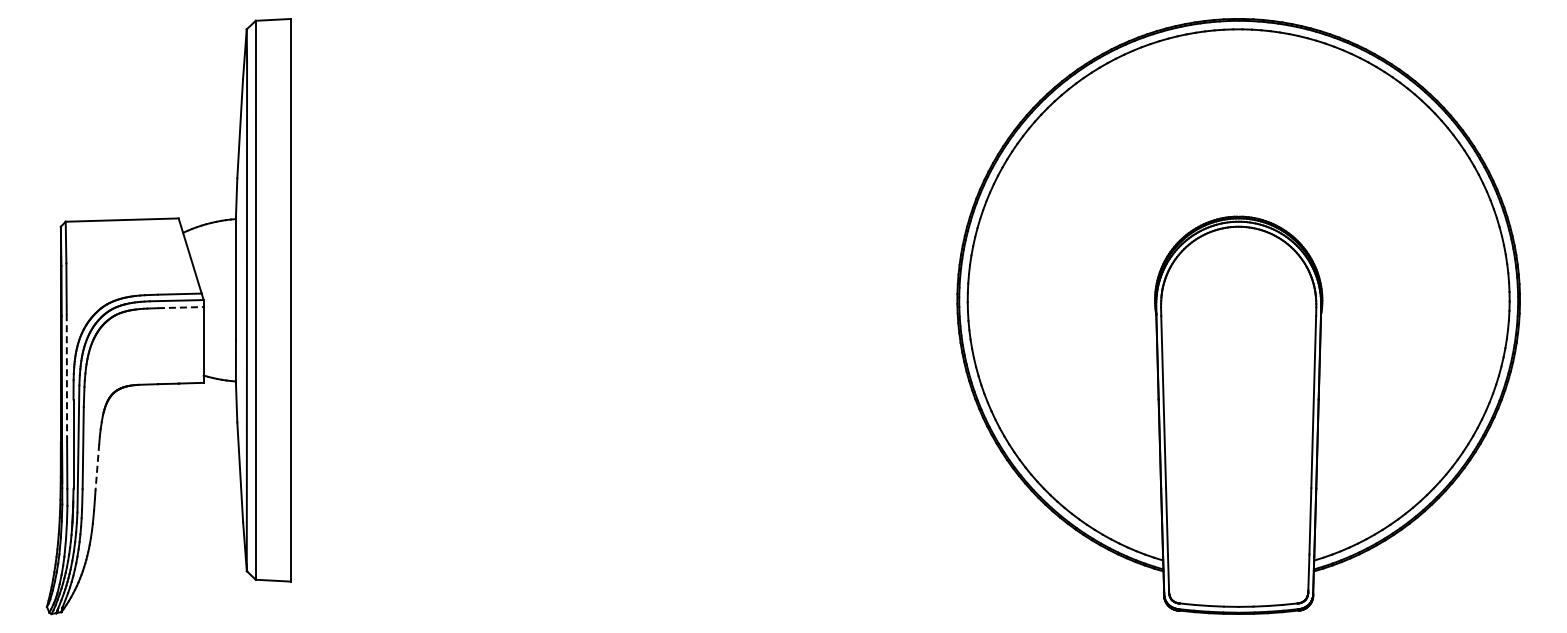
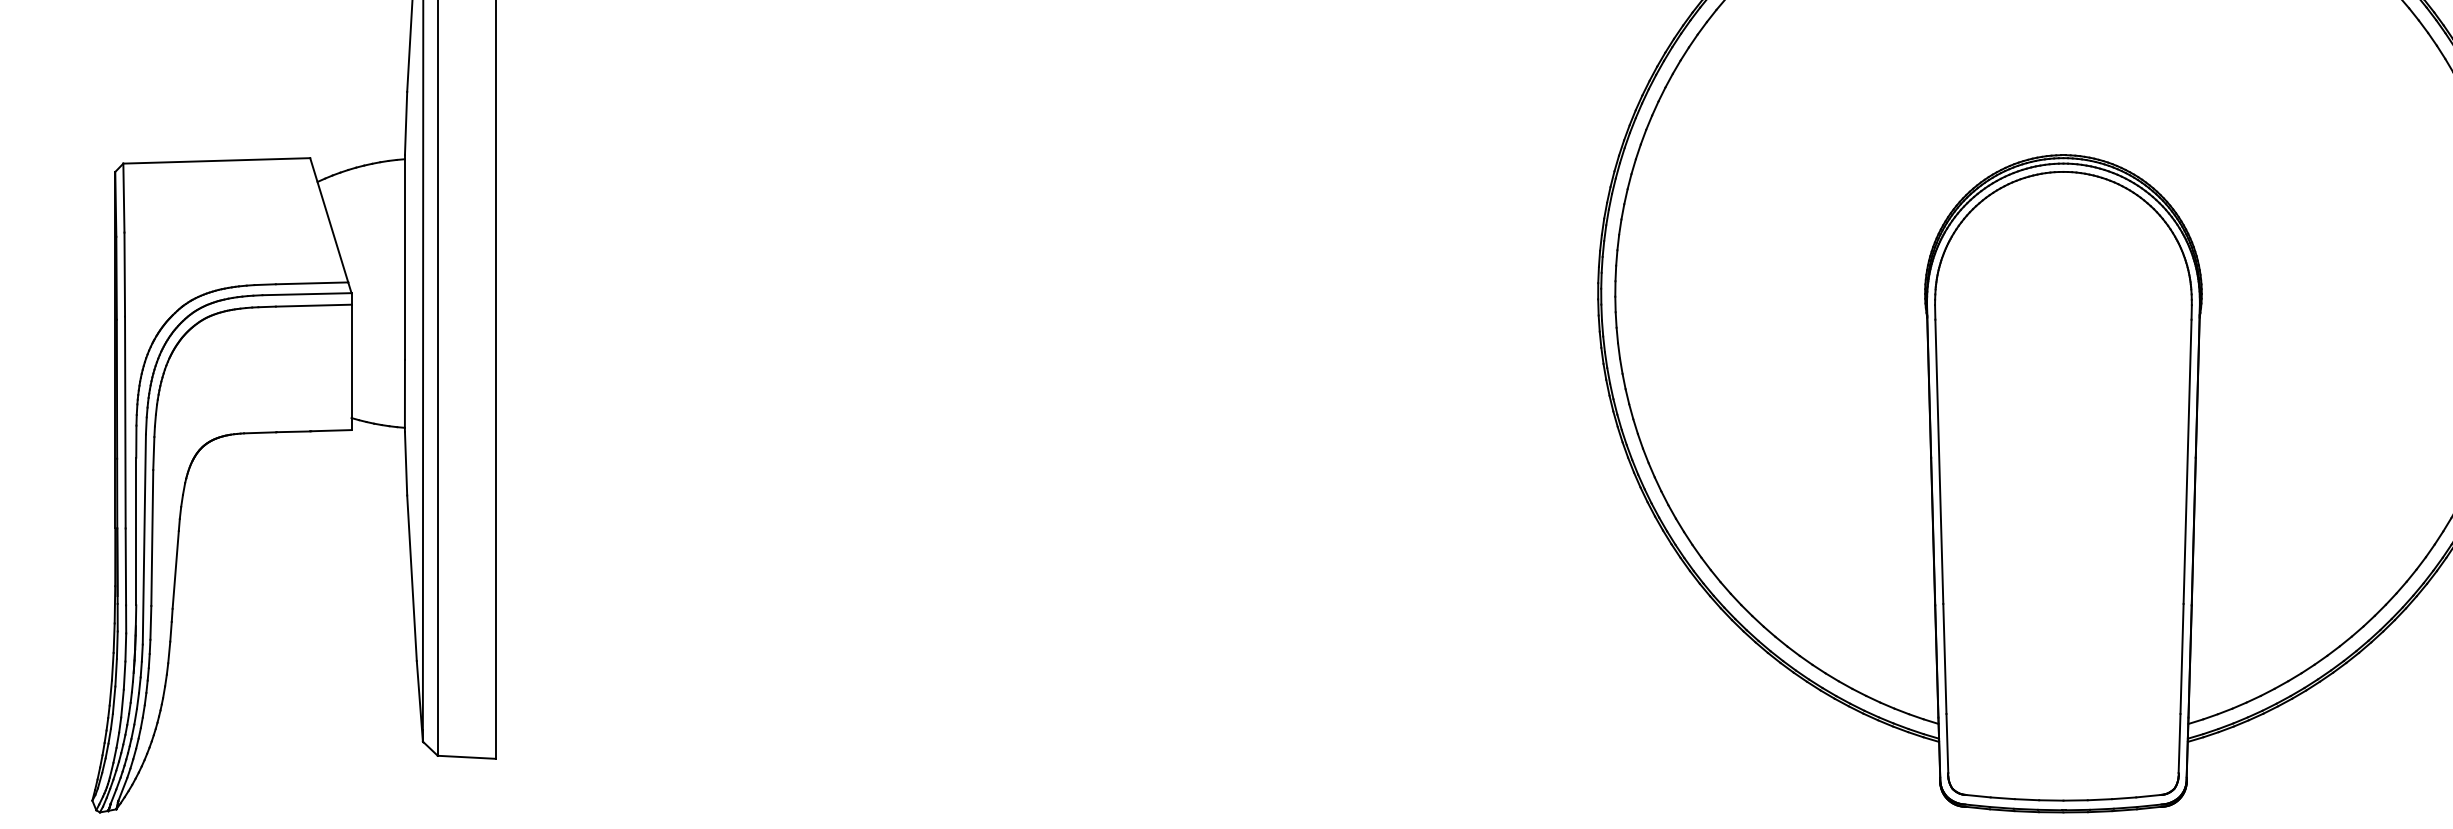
line: (180, 307) -> (313, 305), dashed -> solid
line: (66, 378) -> (124, 422), dashed -> solid
line: (97, 467) -> (175, 570), dashed -> solid

